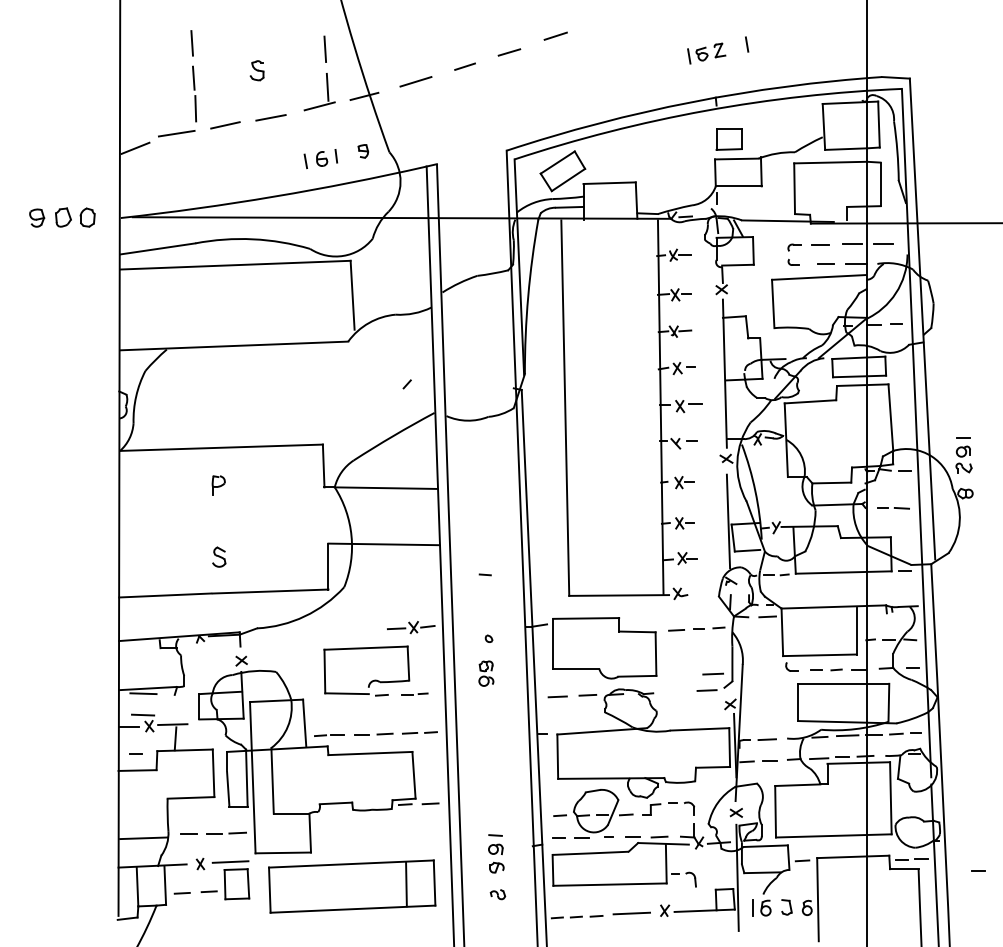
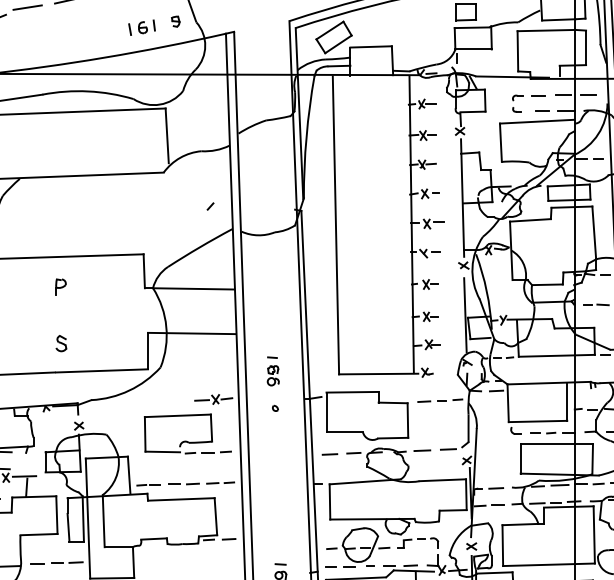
part: (486, 673) -> (273, 375), moved
line: (712, 673) -> (421, 450), moved
part: (414, 693) -> (216, 451), size x1.43

